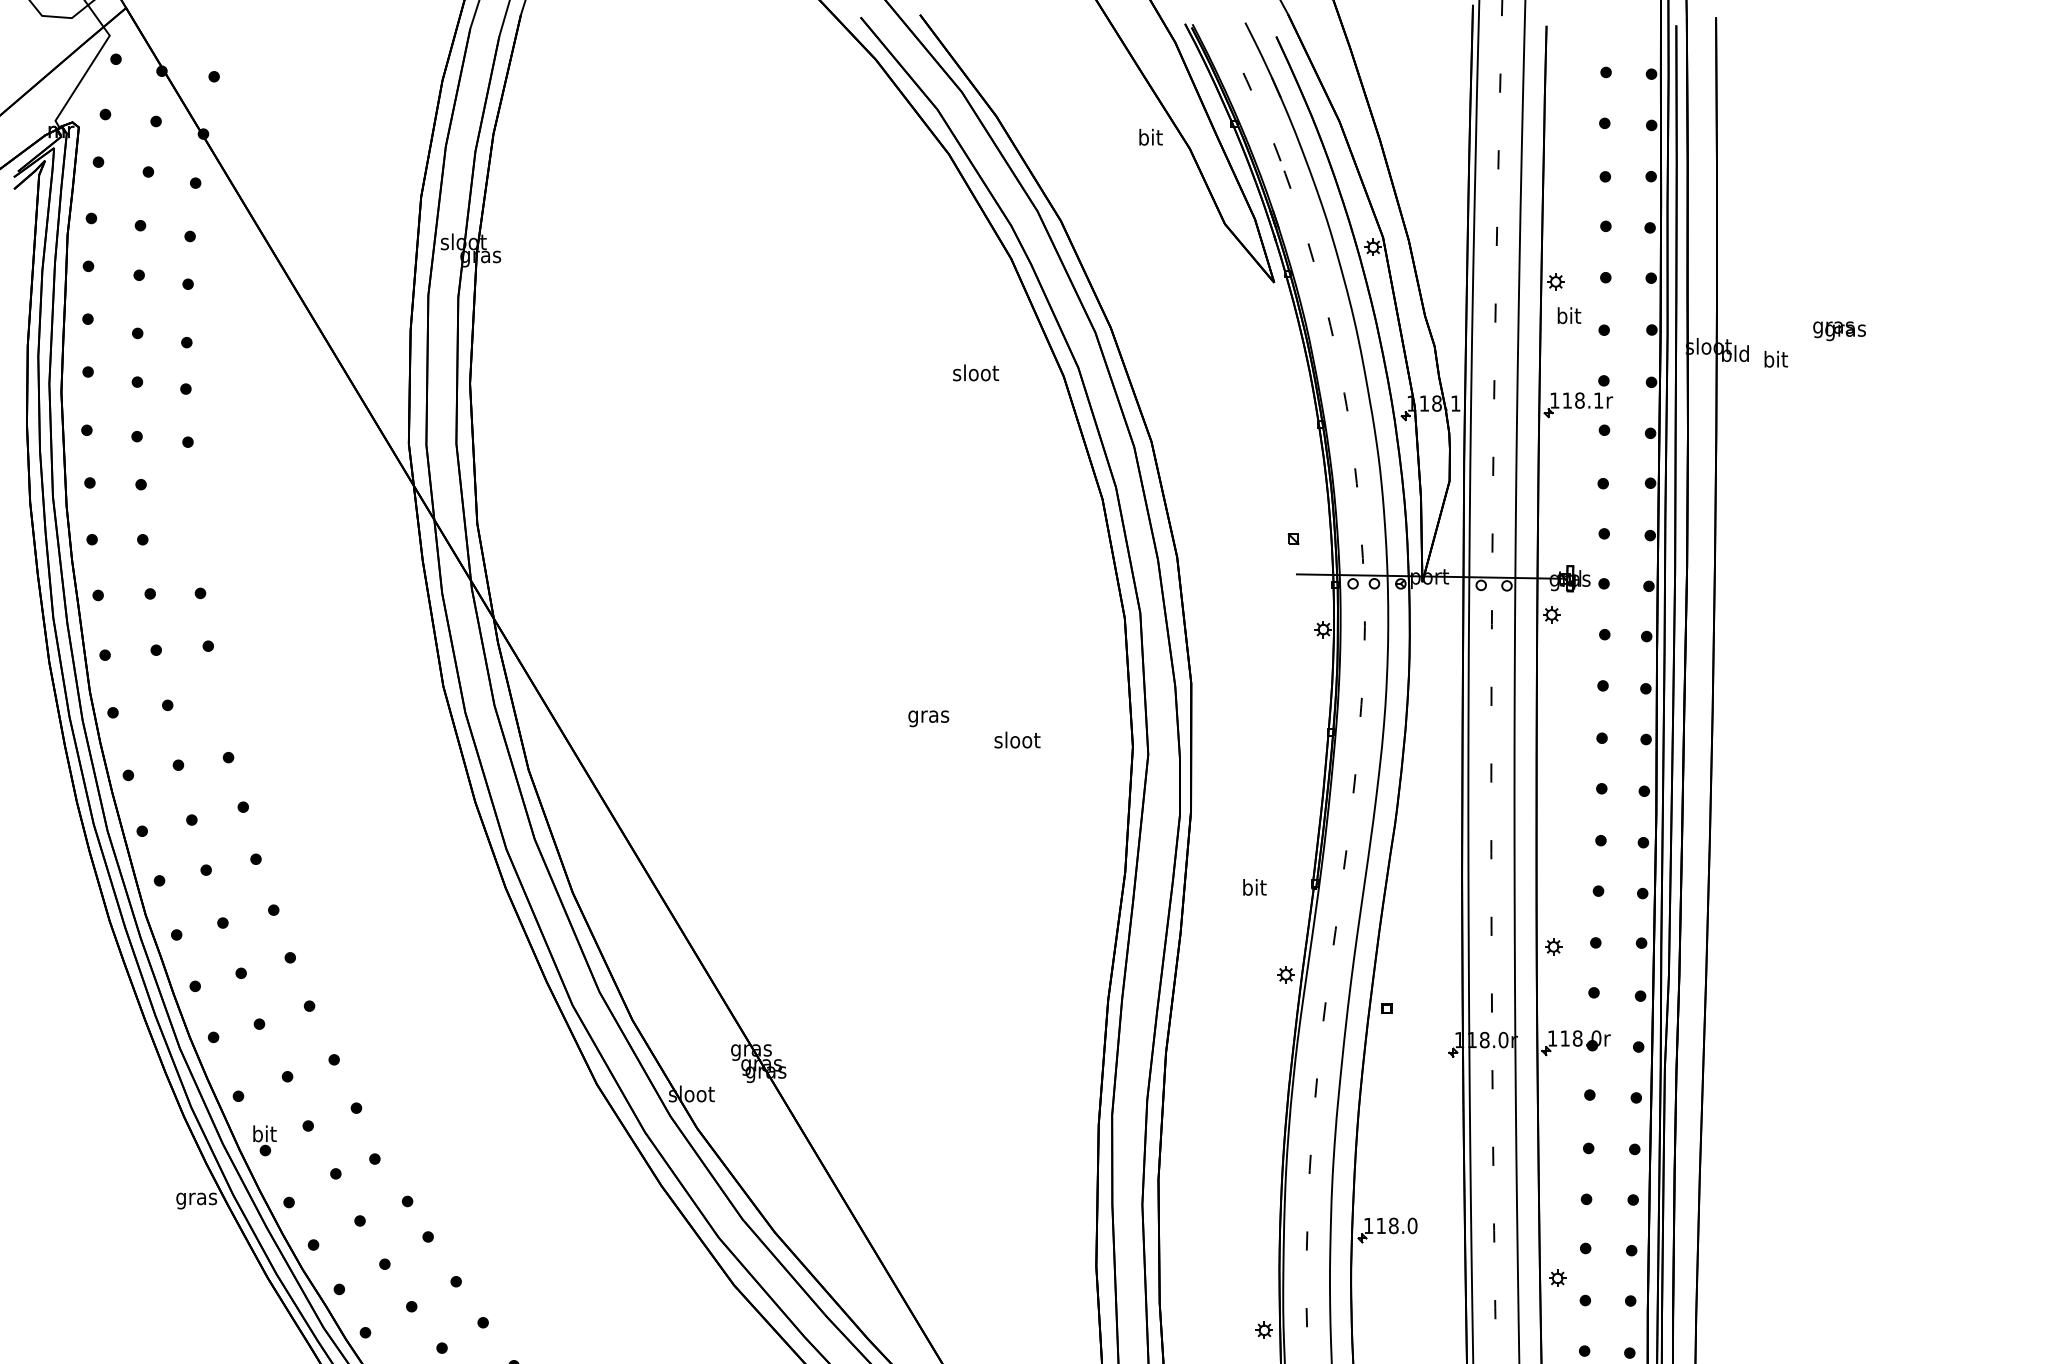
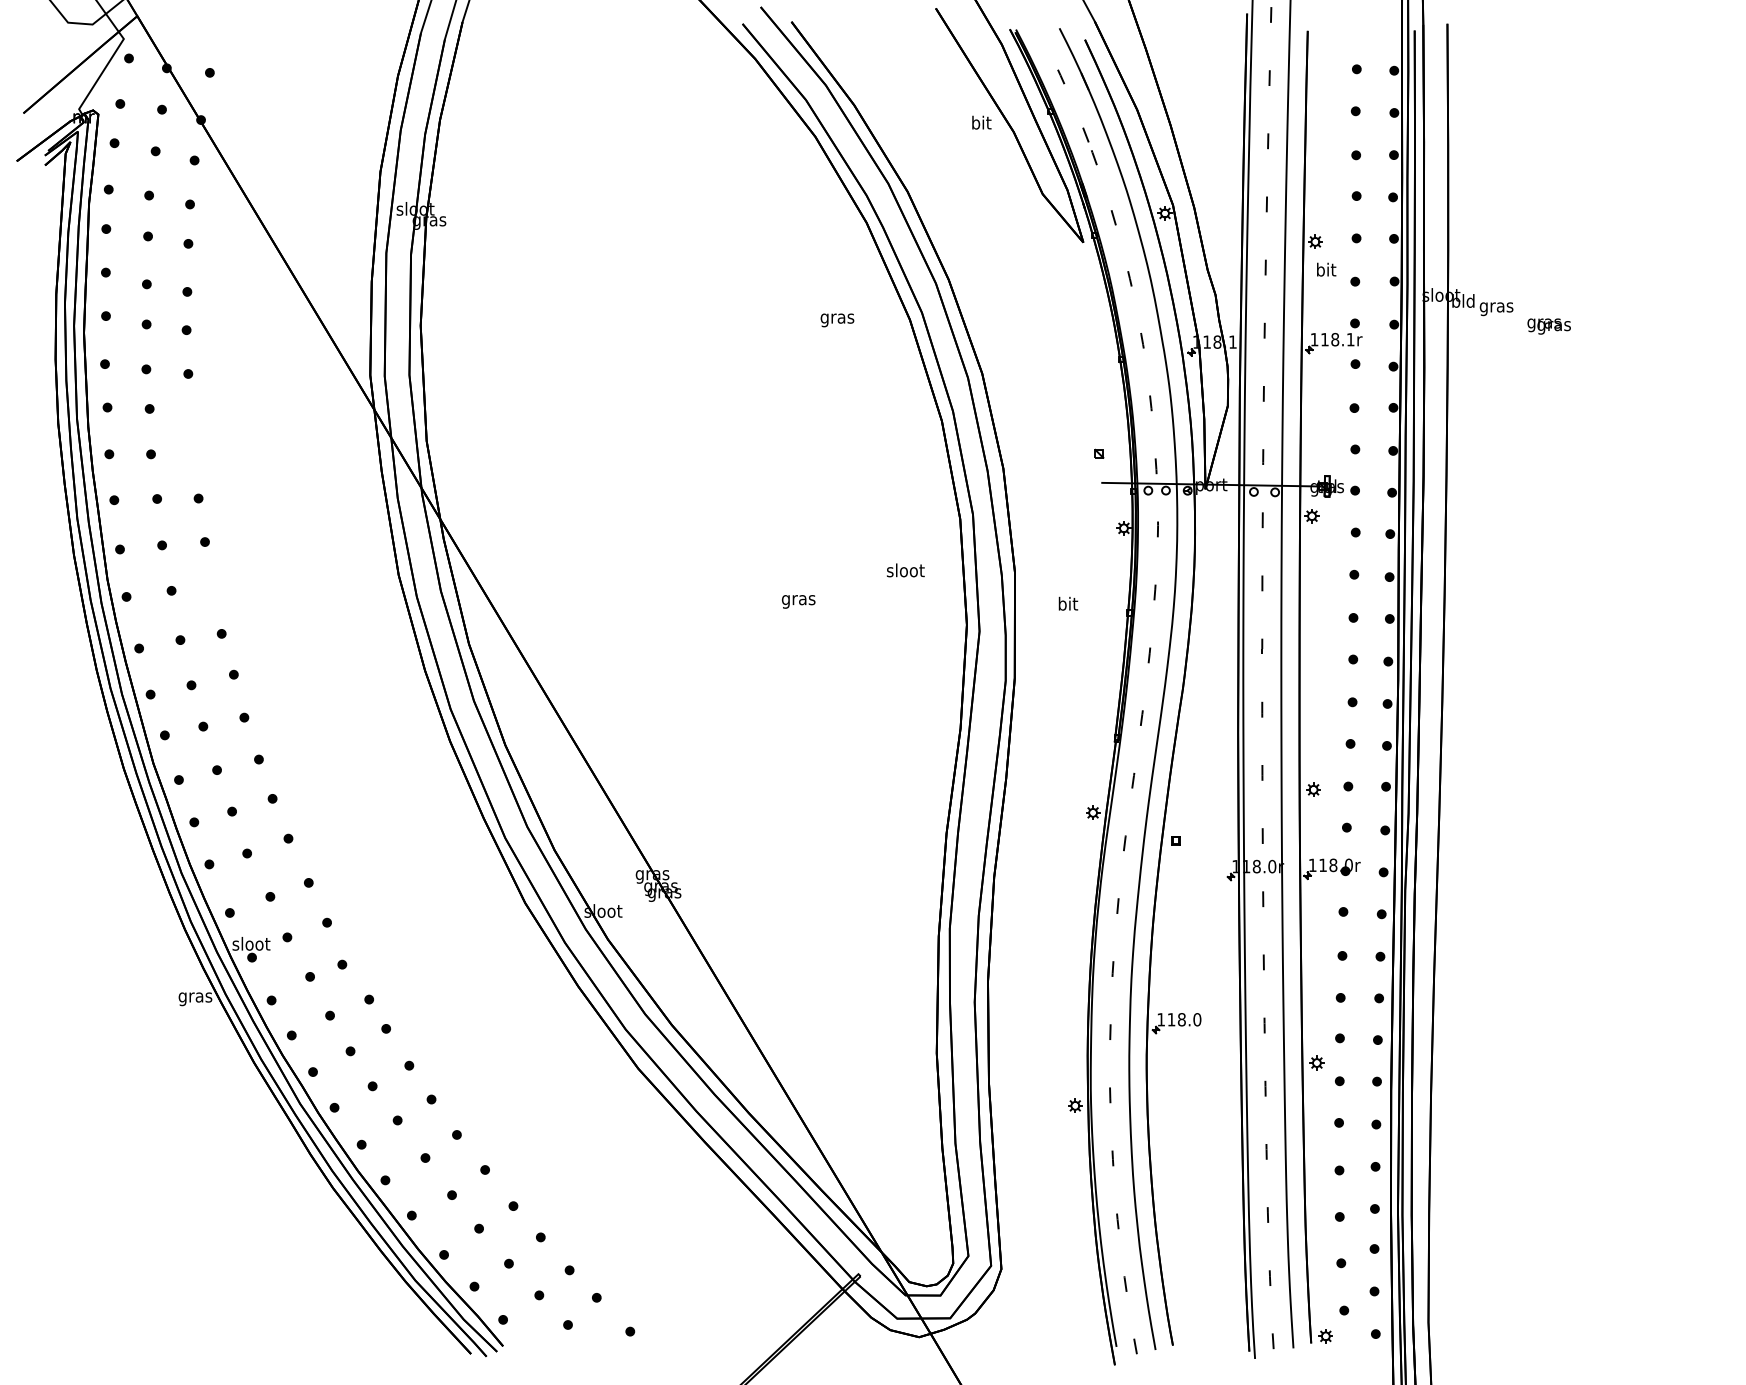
text: (1838, 331) -> (1548, 326), moved
text: (1775, 361) -> (1496, 307), bit -> gras
text: (975, 374) -> (837, 318), sloot -> gras
text: (1017, 740) -> (905, 570), moved
text: (1254, 887) -> (1068, 603), moved
text: (264, 1133) -> (251, 943), bit -> sloot

